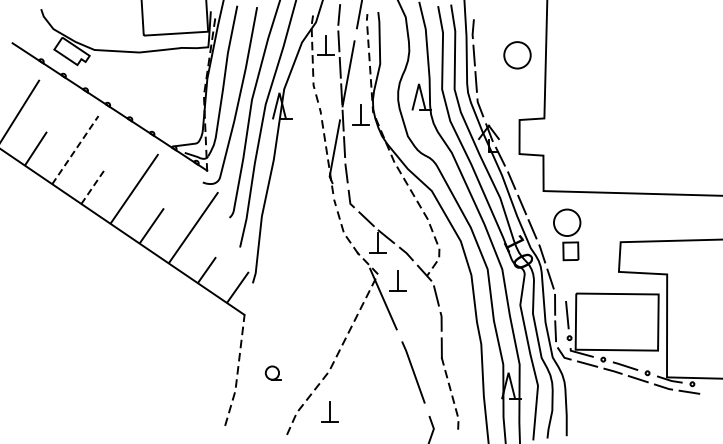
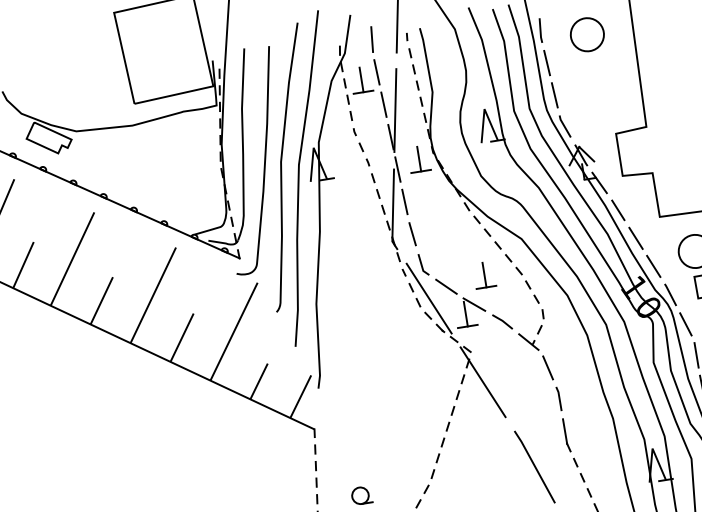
circle: (517, 55) -> (587, 34), moved
line: (75, 149) -> (72, 258), dashed -> solid
line: (93, 186) -> (102, 300), dashed -> solid
line: (351, 226) -> (429, 298), added
part: (397, 280) -> (483, 274), moved

